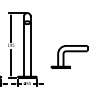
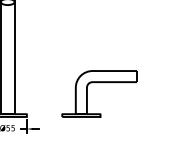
part: (69, 56) -> (99, 92), moved

